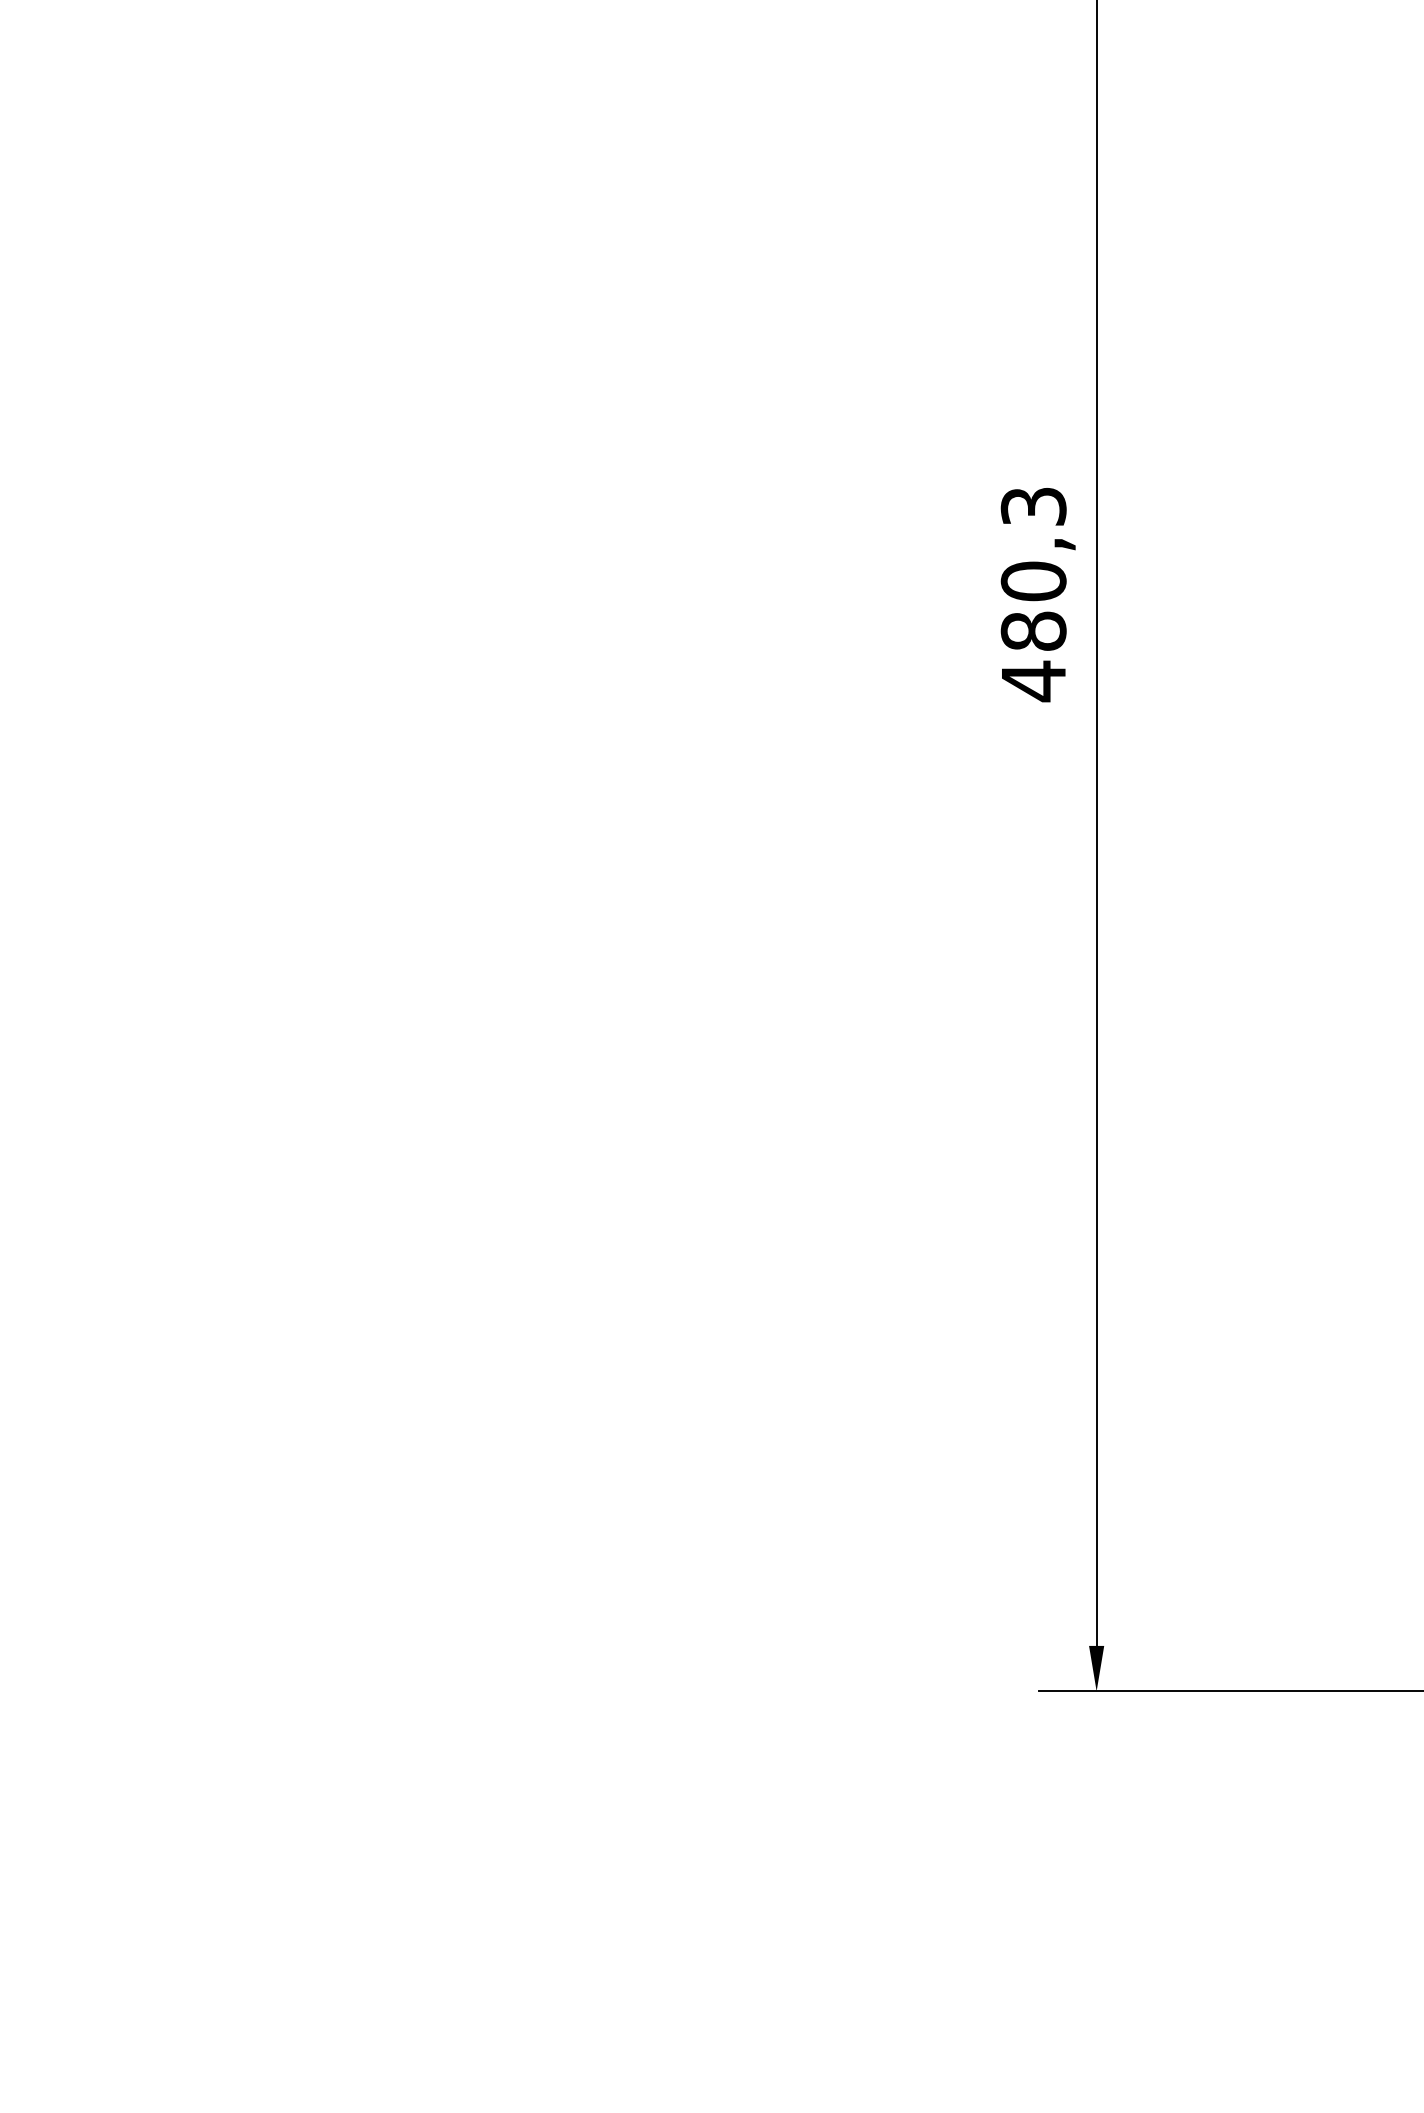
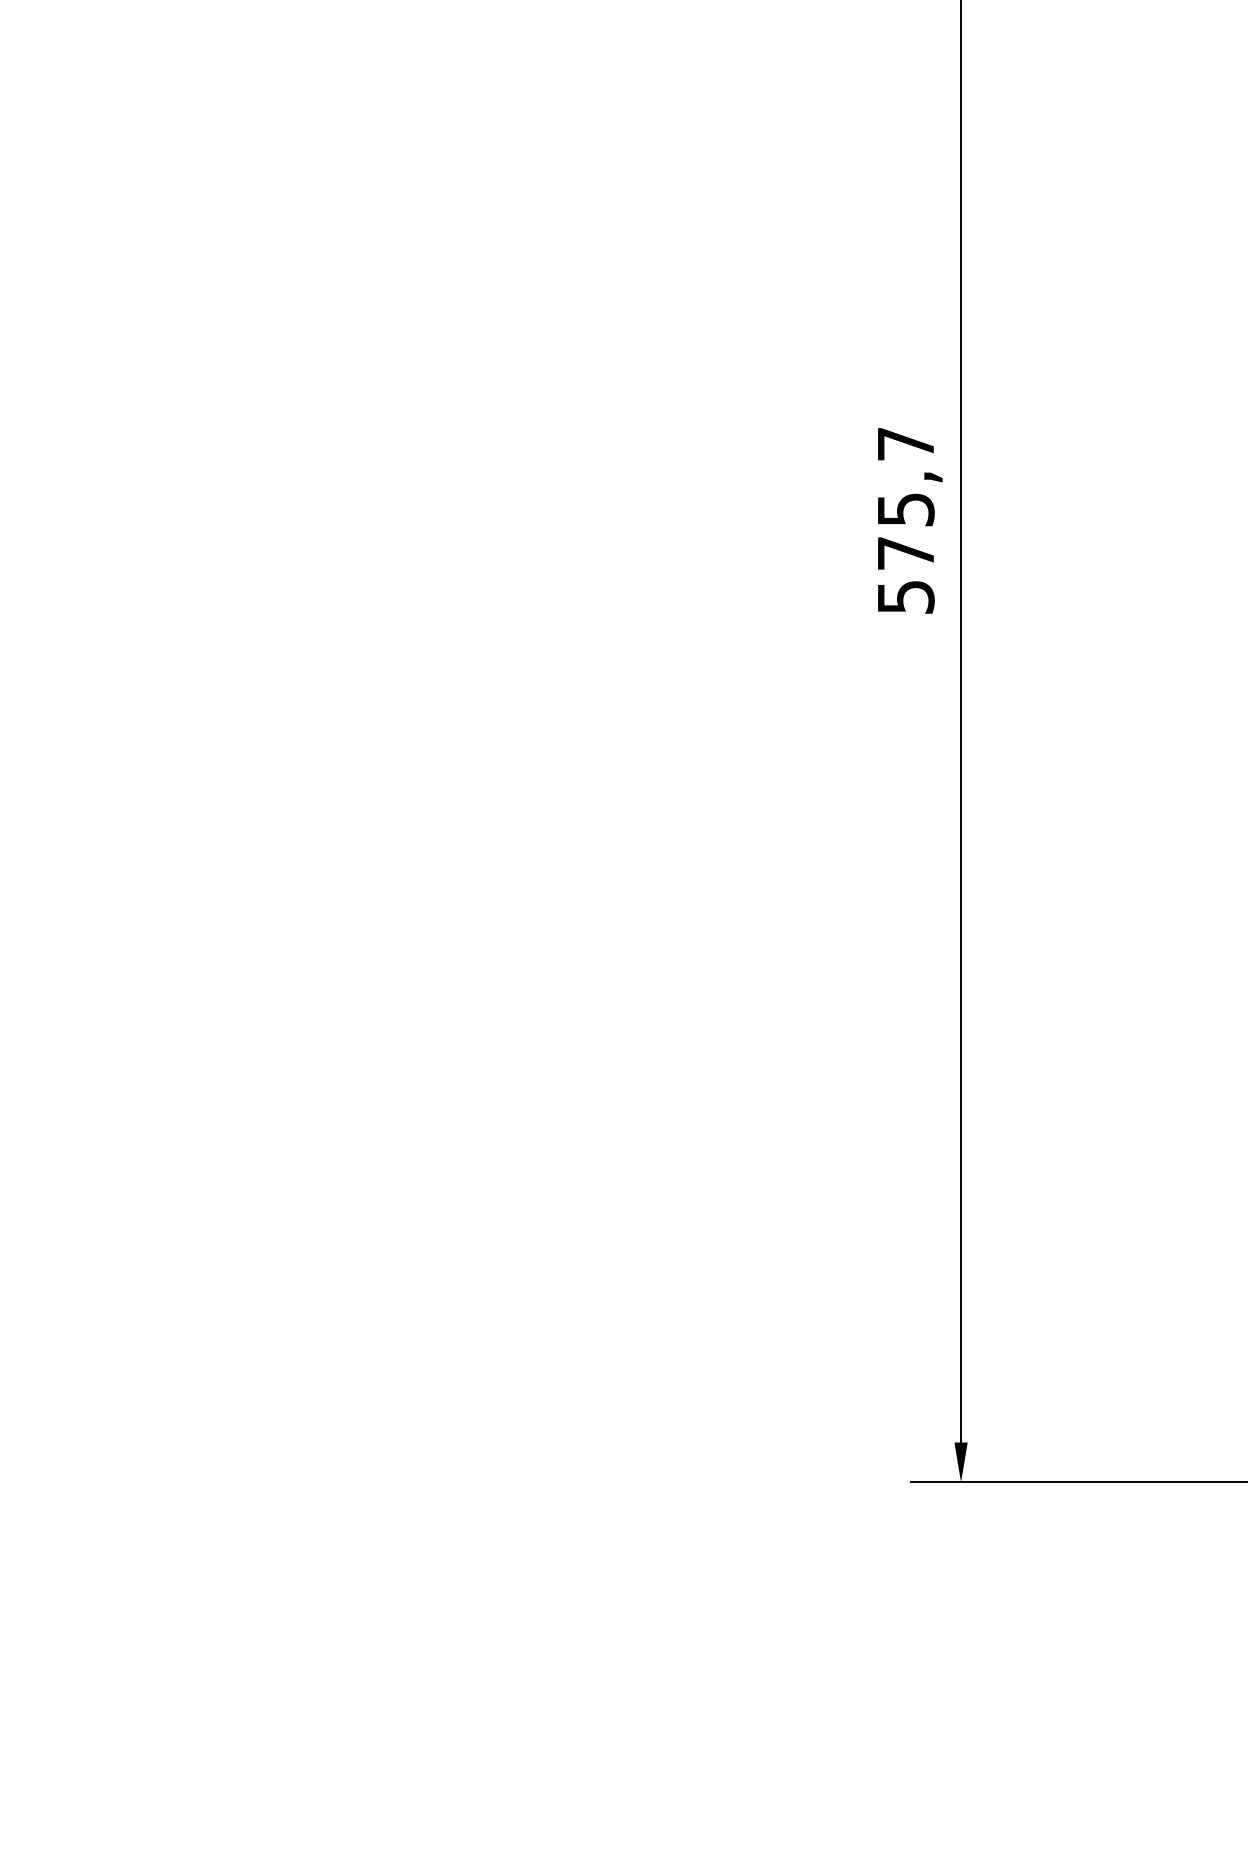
text: (1033, 595) -> (905, 522), 480,3 -> 575,7

